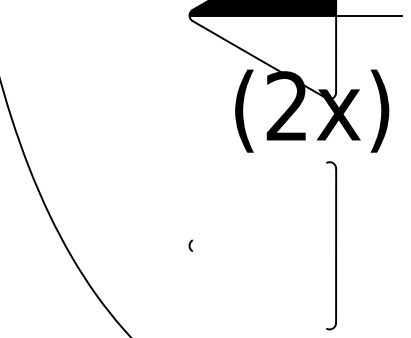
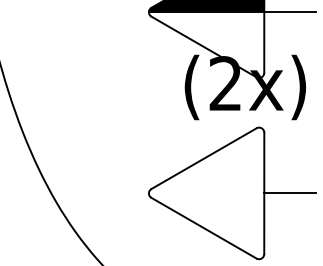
line: (259, 201) -> (203, 158), added
line: (368, 245) -> (289, 193), added
line: (259, 289) -> (203, 227), added

